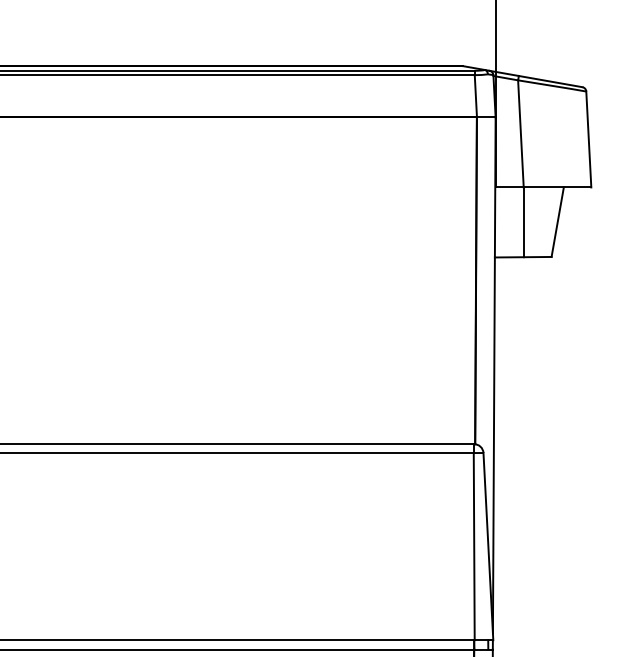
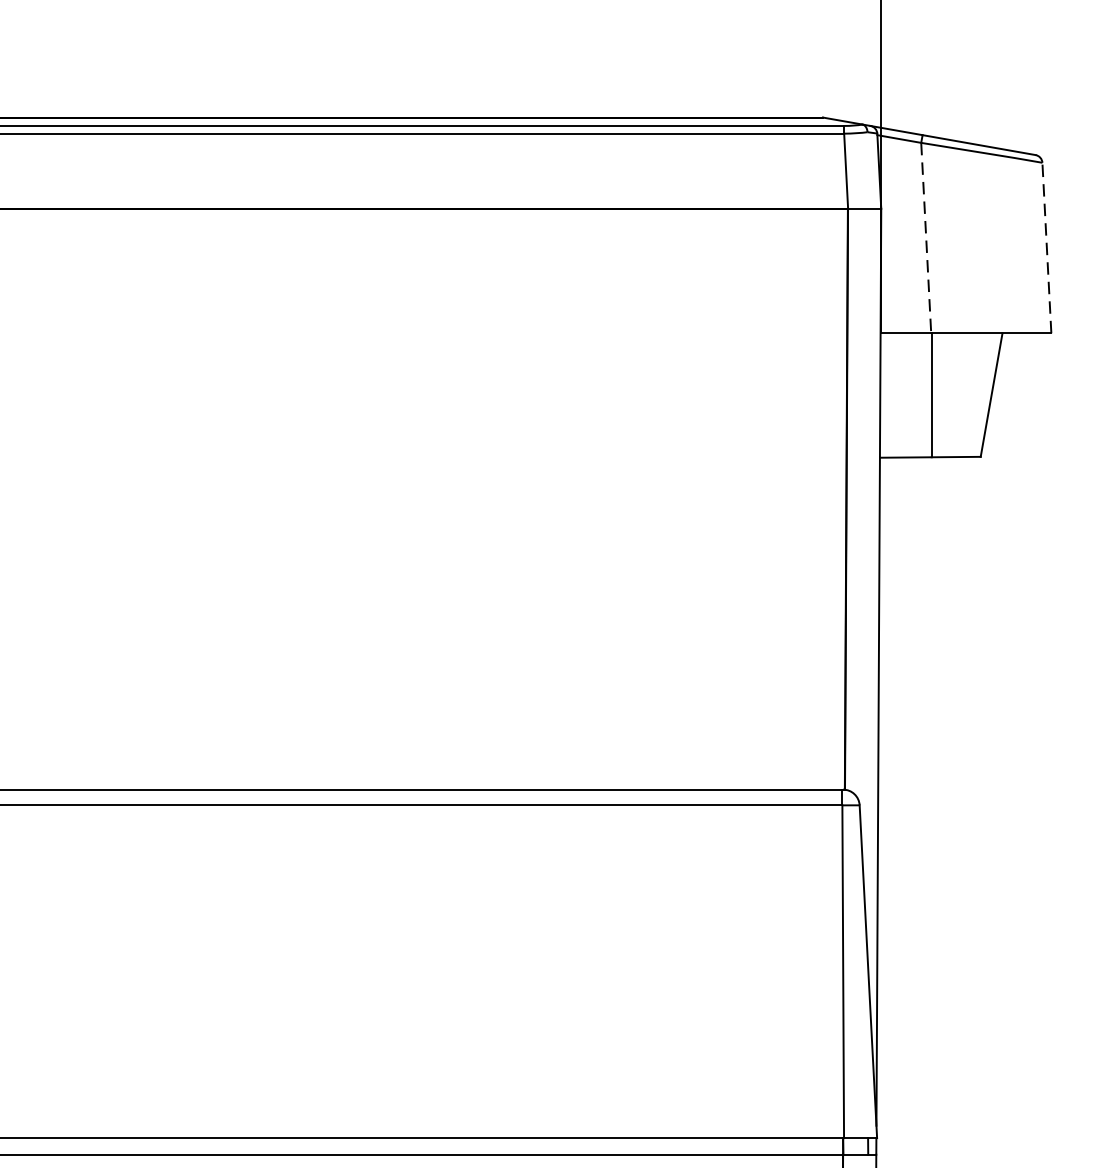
line: (520, 133) -> (925, 237), solid -> dashed
line: (588, 139) -> (1046, 248), solid -> dashed

